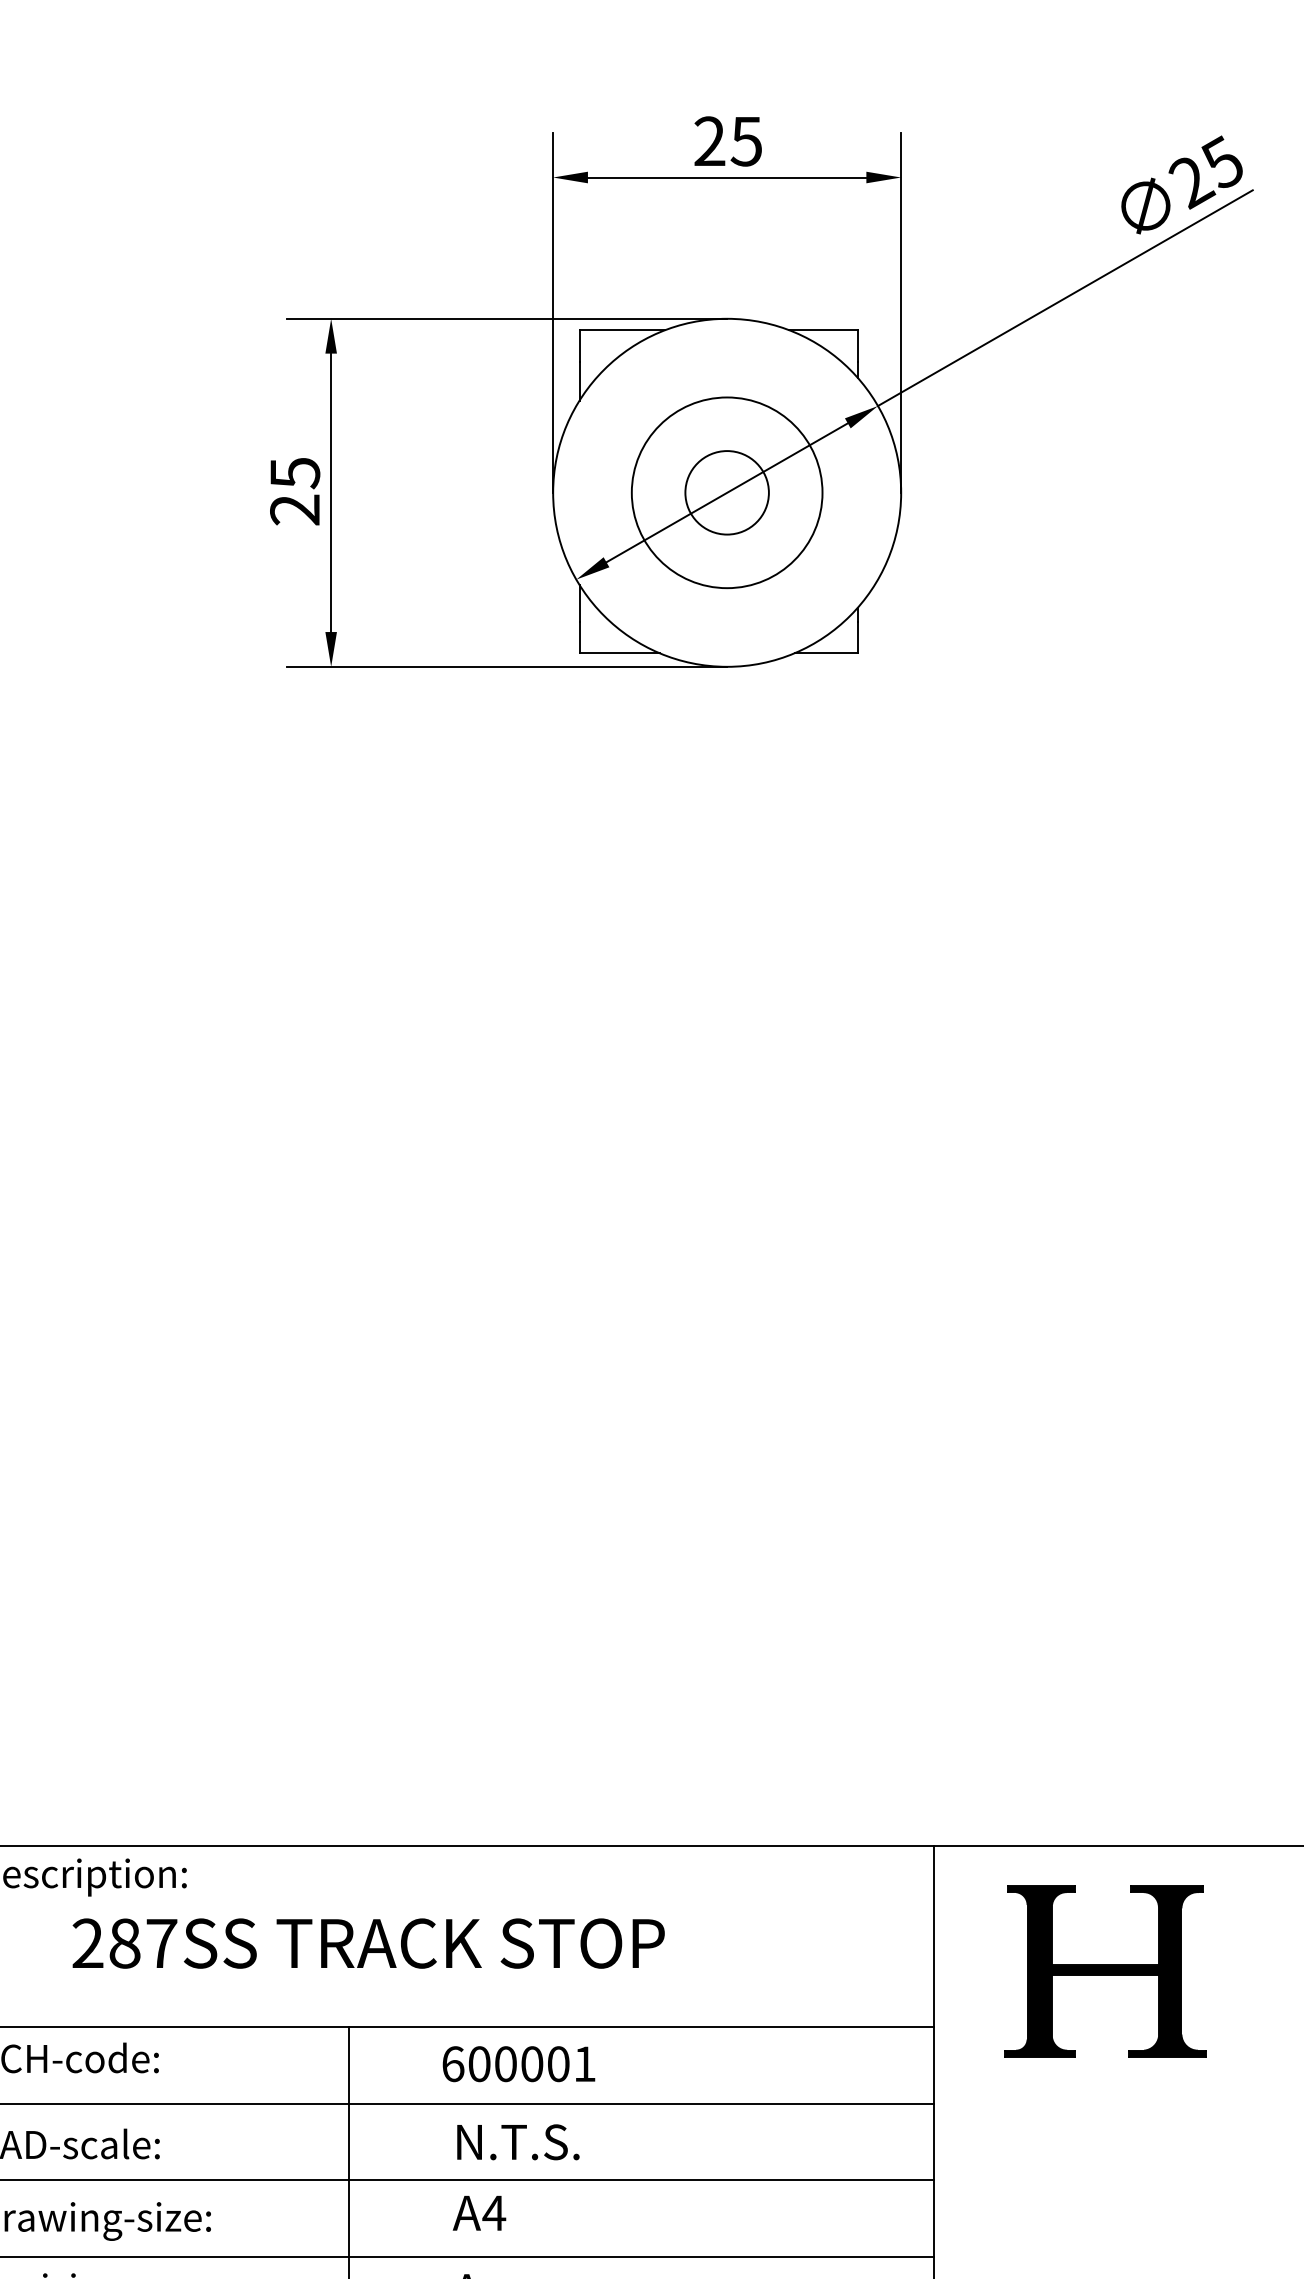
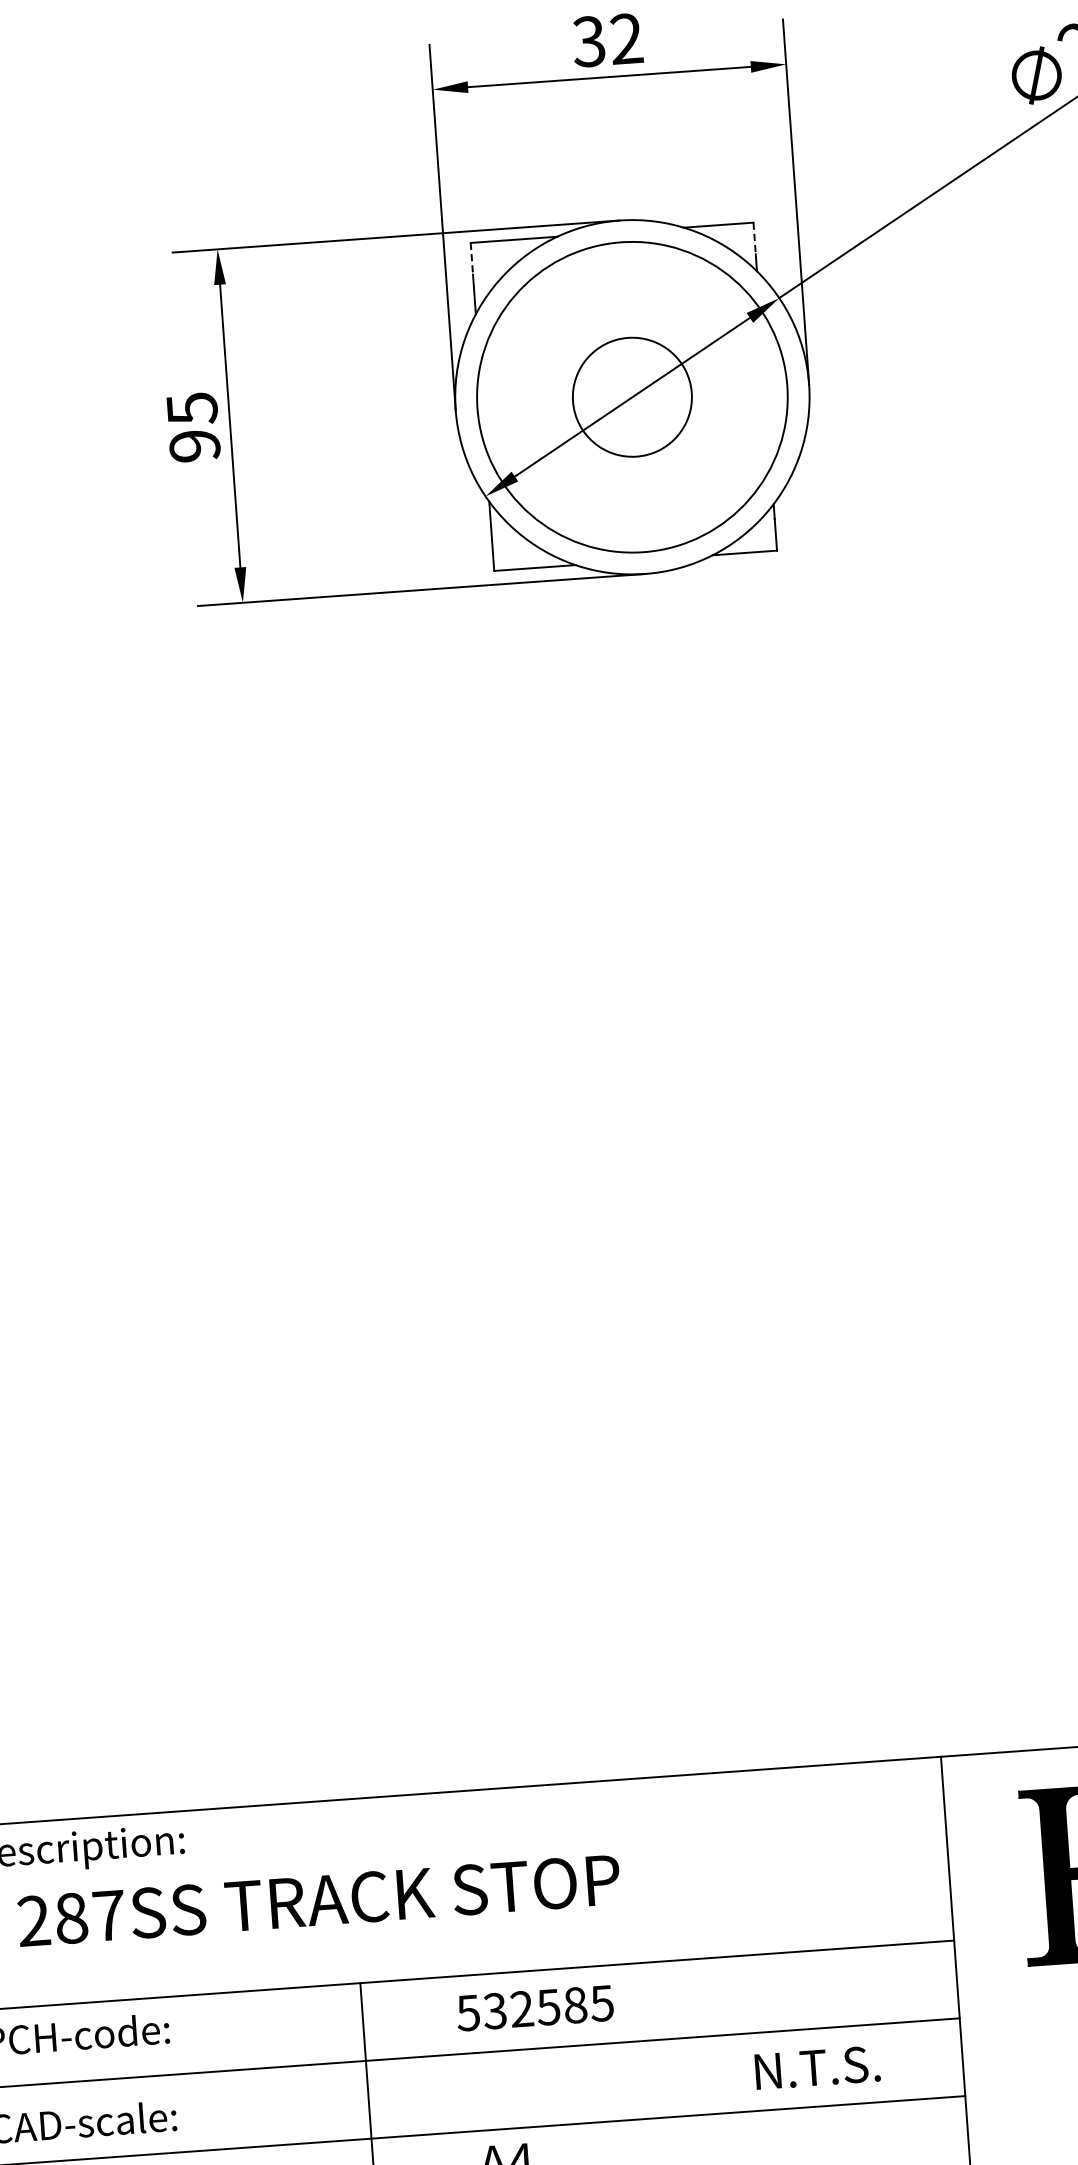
text: (728, 141) -> (608, 40), 25 -> 32
line: (579, 345) -> (471, 258), solid -> dashed
line: (858, 345) -> (755, 238), solid -> dashed
circle: (726, 492) -> (631, 396), size x1.4
circle: (726, 492) -> (631, 396), size x1.6
text: (295, 509) -> (195, 445), 25 -> 95
text: (368, 1943) -> (318, 1900), moved
text: (518, 2064) -> (534, 2008), 600001 -> 532585
text: (518, 2142) -> (817, 2067), moved

